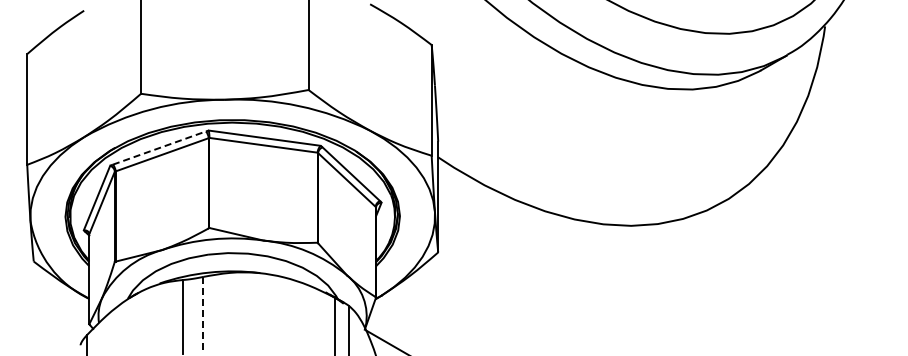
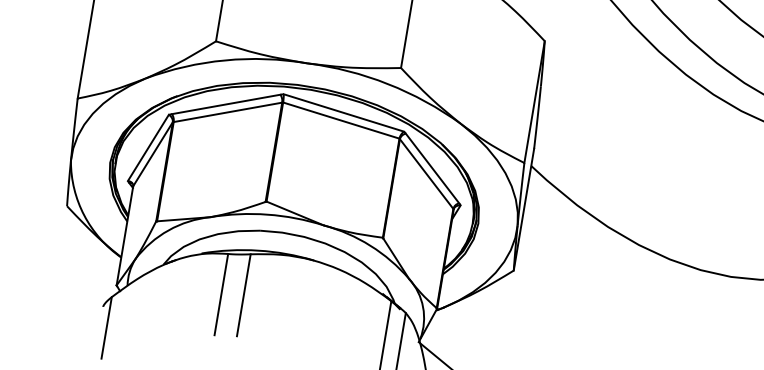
line: (159, 147) -> (226, 103), dashed -> solid
line: (203, 314) -> (244, 295), dashed -> solid

